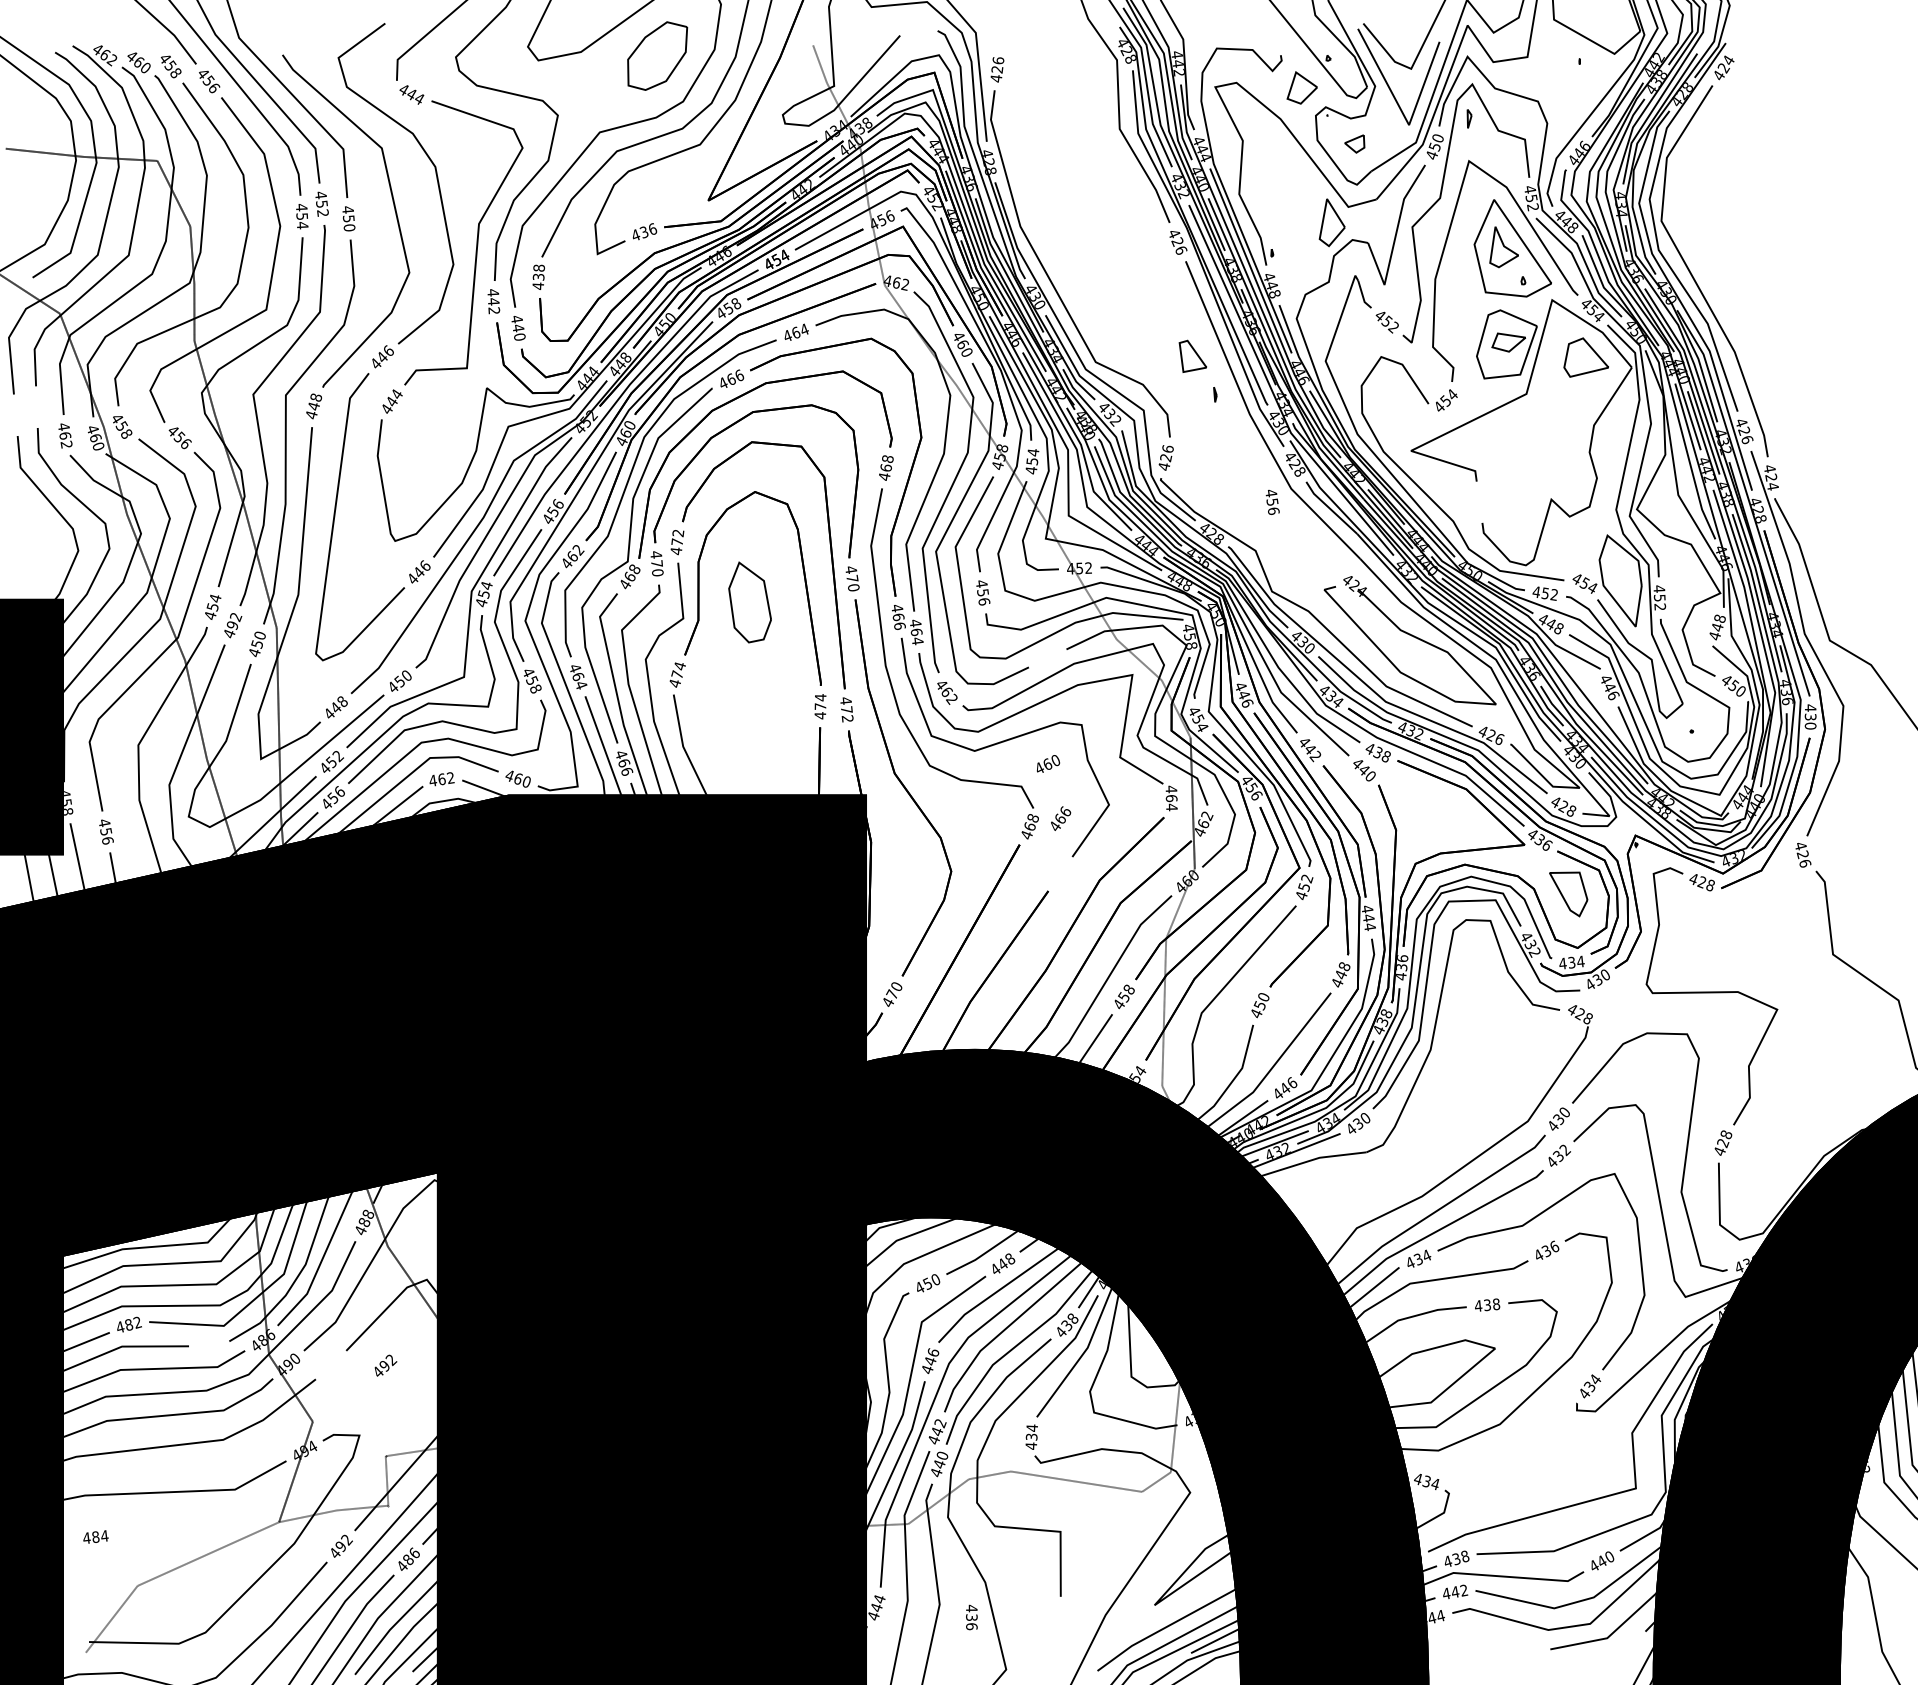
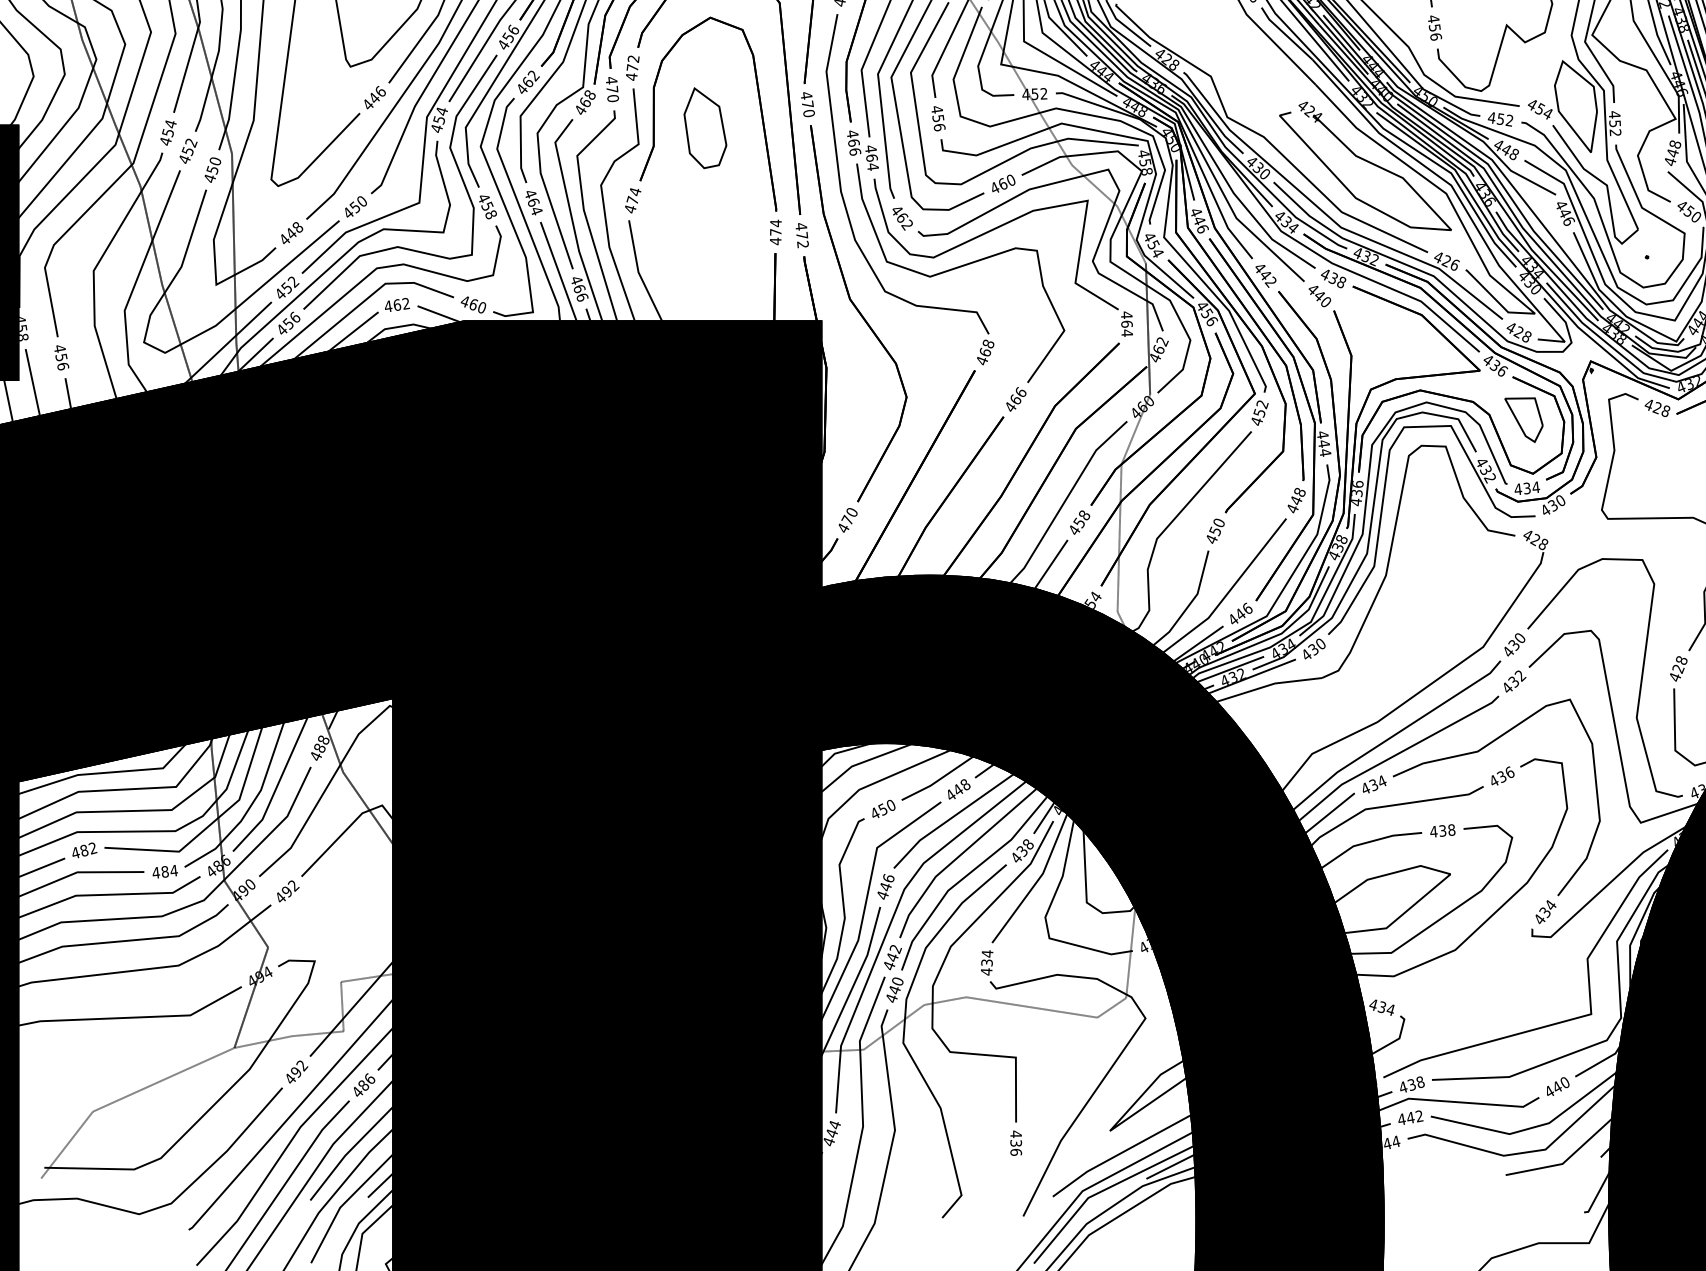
text: (1272, 501) -> (1434, 27), moved
text: (232, 625) -> (187, 151), 492 -> 452
text: (1048, 763) -> (1003, 183), moved
text: (1061, 818) -> (1016, 399), moved
text: (385, 1365) -> (287, 891), moved
text: (95, 1536) -> (164, 871), moved
text: (971, 1617) -> (1015, 1143), moved

